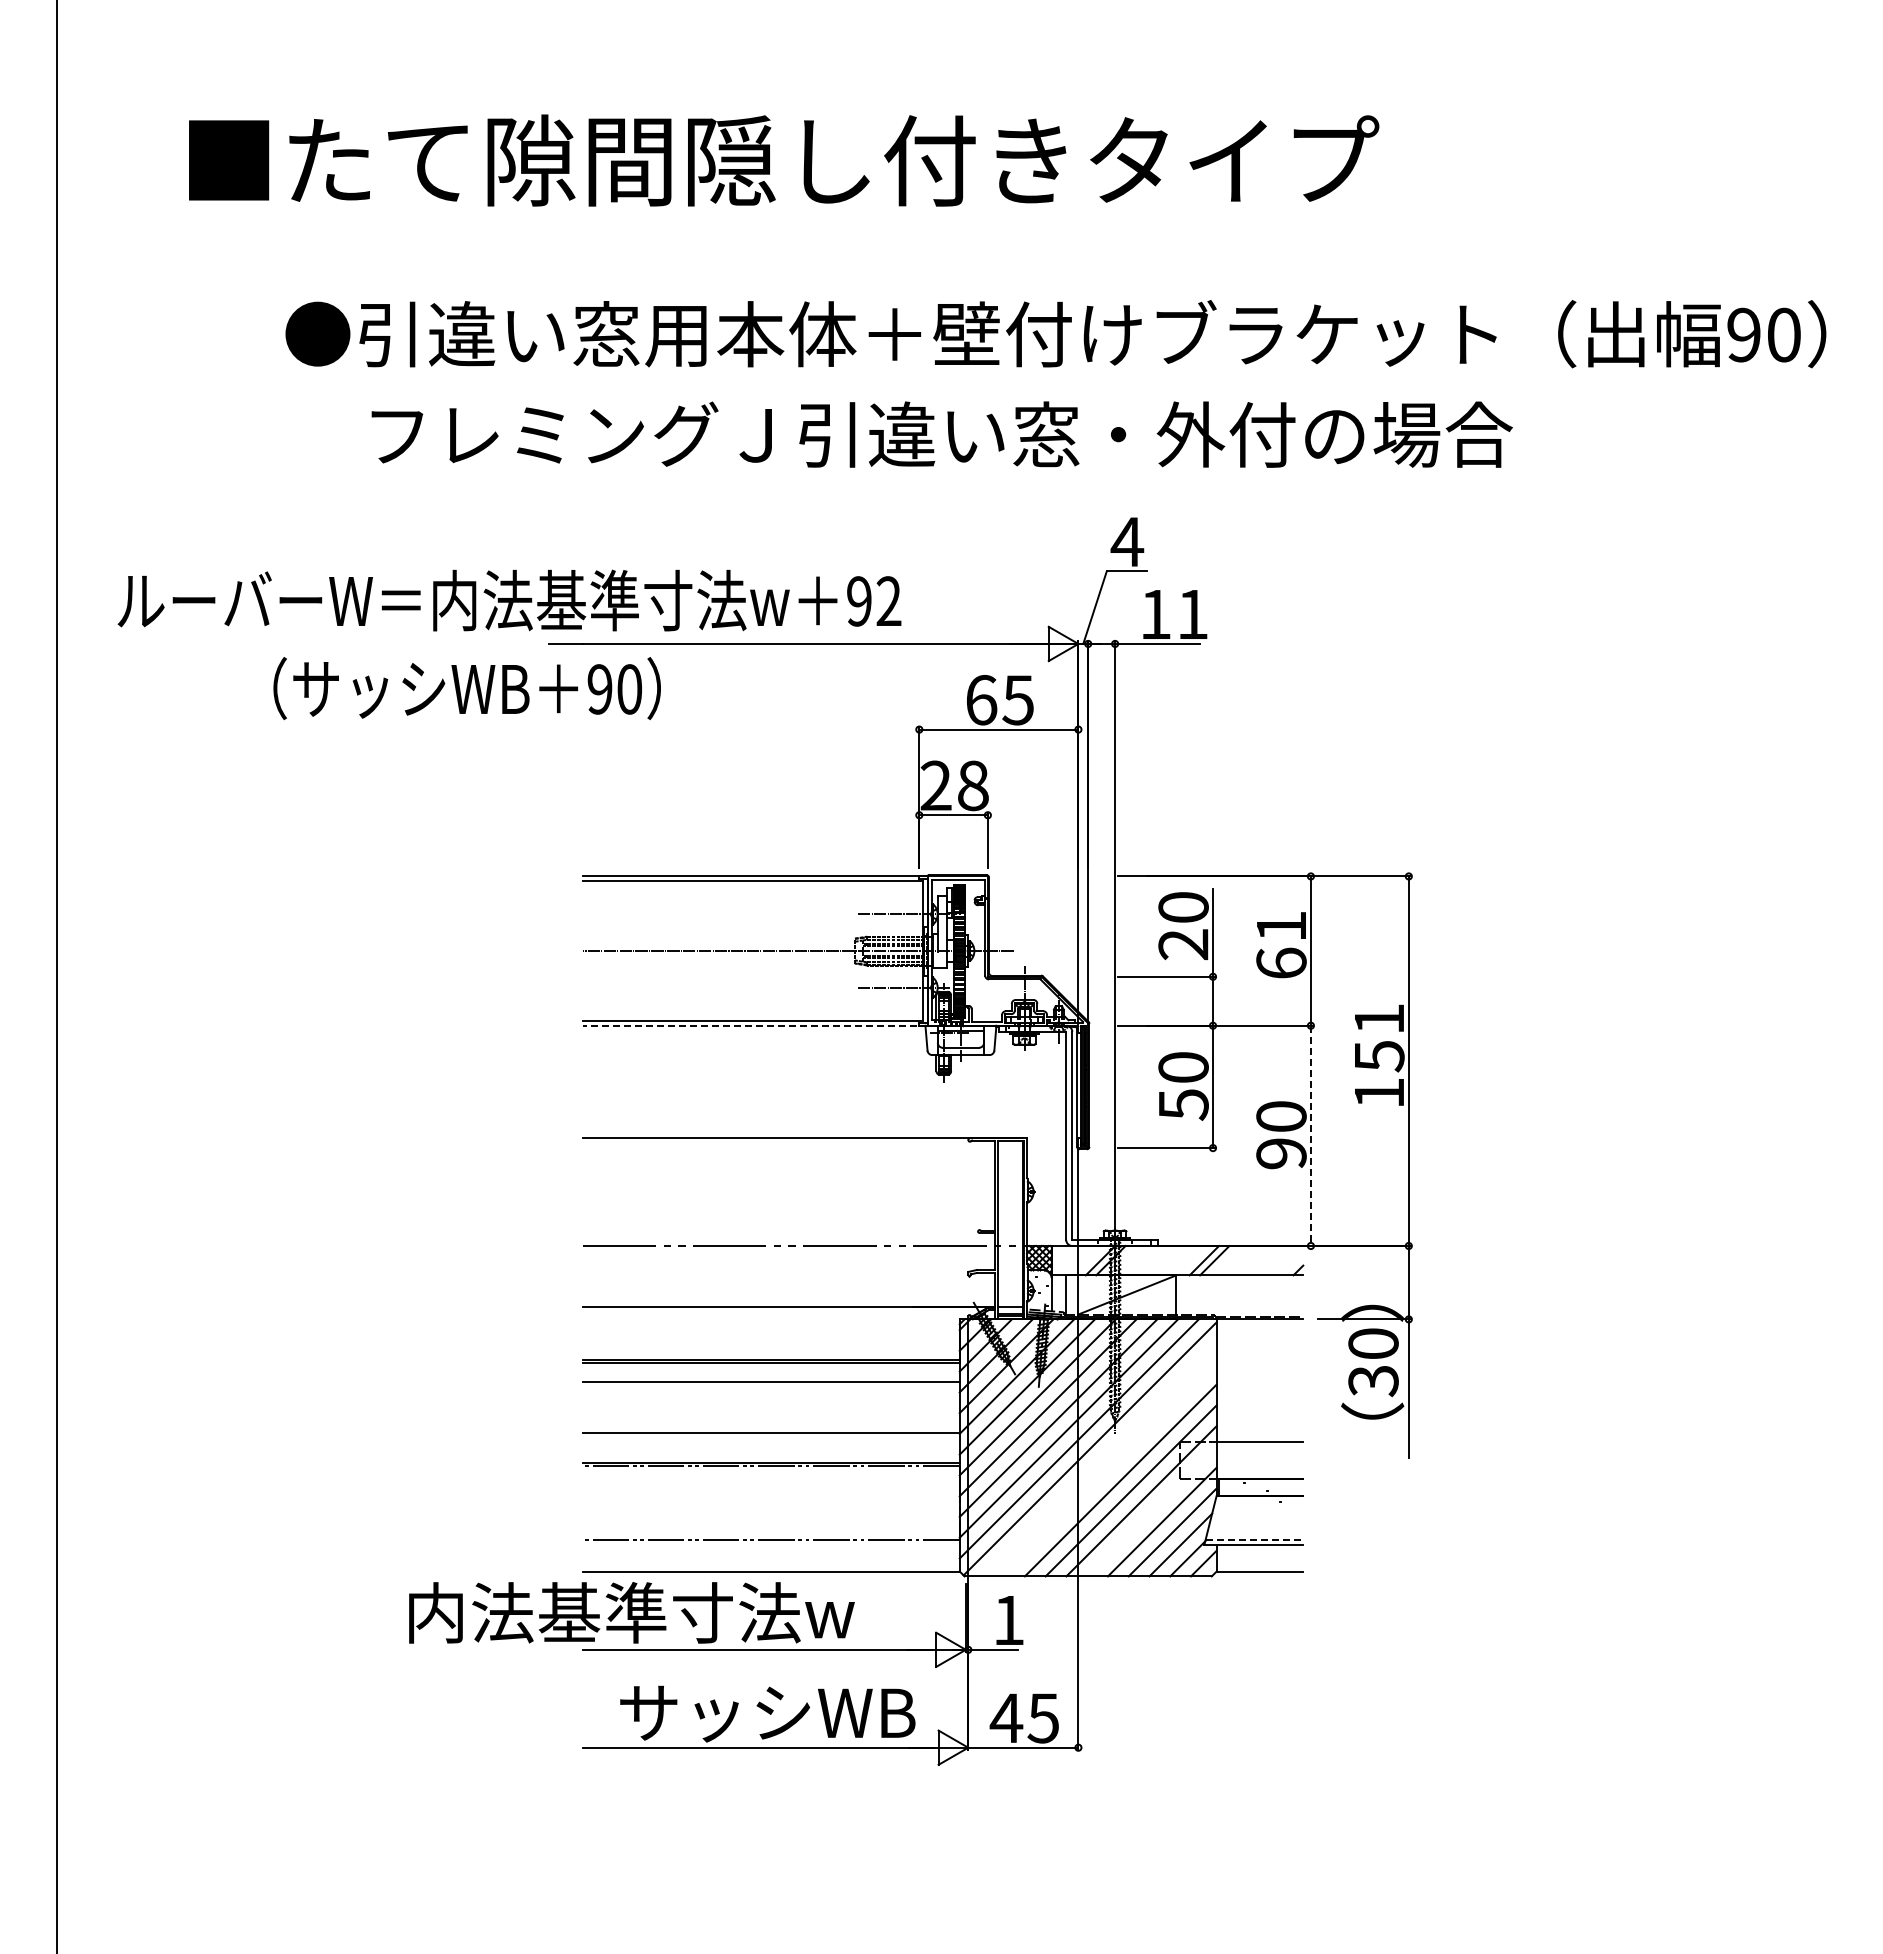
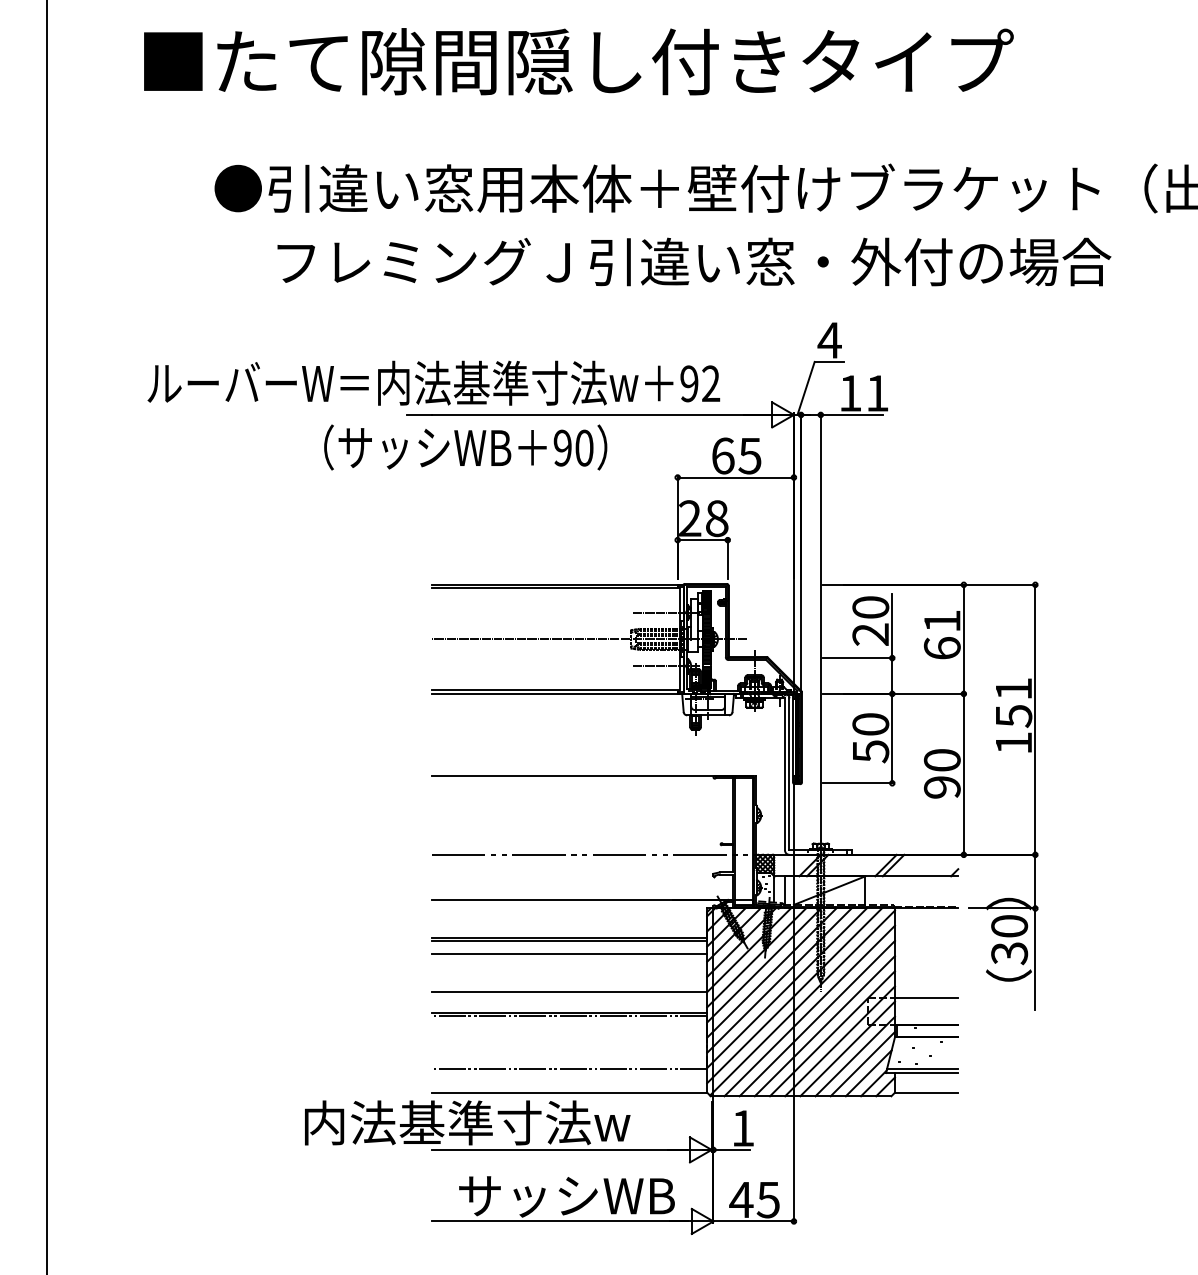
text: (509, 600) -> (433, 383), moved
text: (466, 688) -> (465, 447), moved
line: (755, 1025) -> (557, 693), dashed -> solid
line: (1310, 1136) -> (963, 774), dashed -> solid
line: (1099, 1459) -> (809, 1010), added
line: (1110, 1469) -> (817, 1018), added
line: (1151, 1511) -> (847, 1048), added
line: (1254, 1539) -> (922, 1069), dashed -> solid

